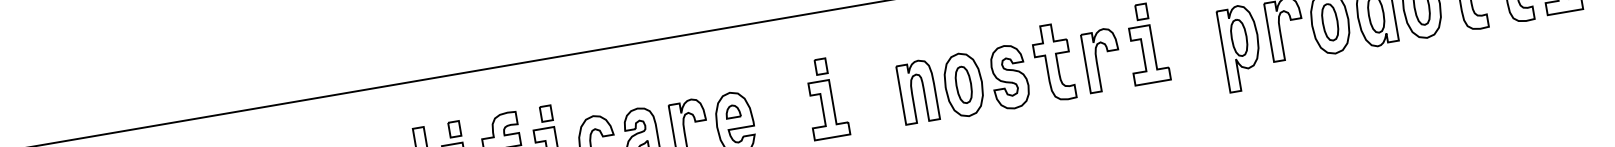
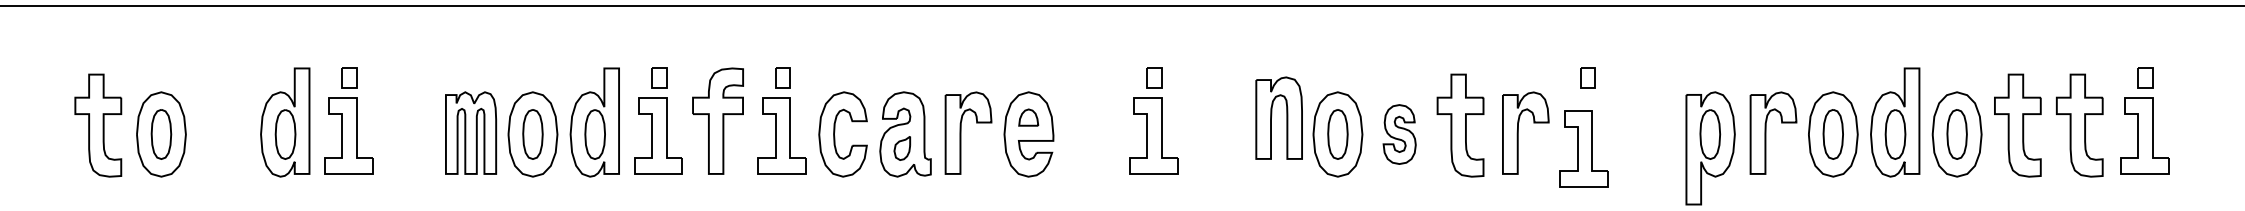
part: (1147, 54) -> (1583, 148), moved
part: (1009, 77) -> (1399, 134), size x0.7
part: (912, 90) -> (1272, 115), moved

